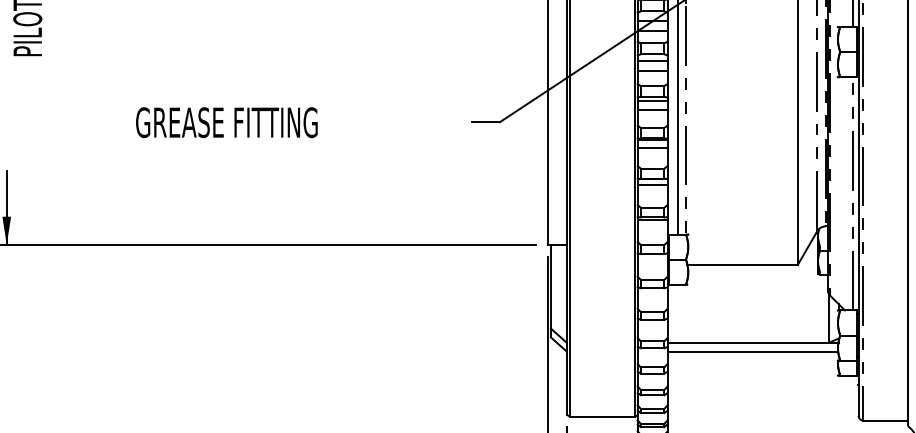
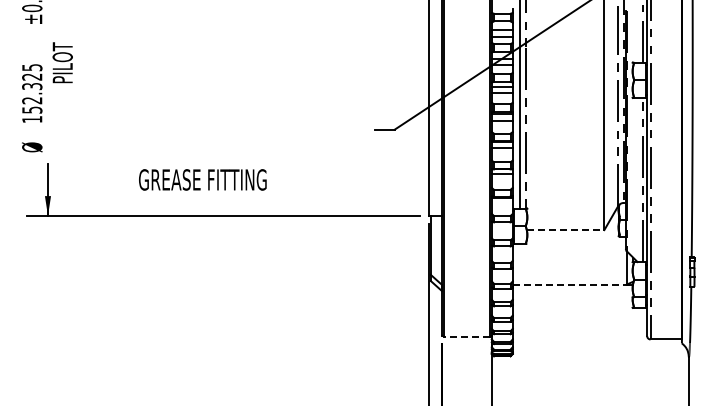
text: (226, 122) -> (202, 179), moved
line: (742, 265) -> (565, 230), solid -> dashed
line: (753, 342) -> (573, 284), solid -> dashed
line: (752, 350) -> (572, 290), removed
line: (603, 416) -> (467, 336), solid -> dashed

